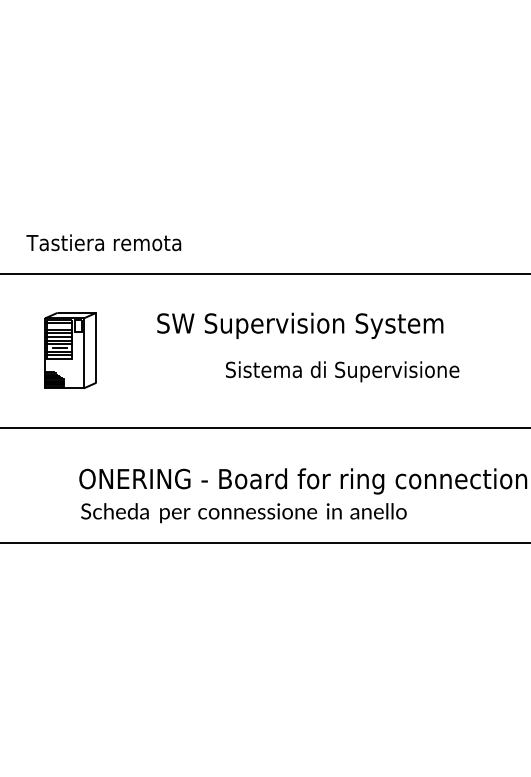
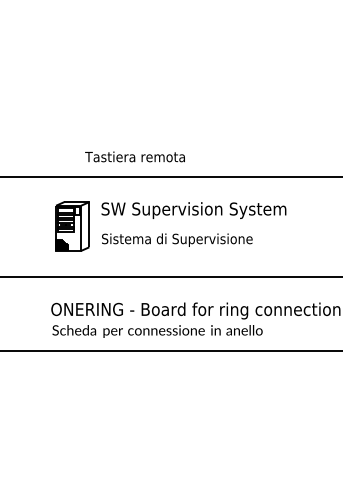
text: (102, 242) -> (134, 156), moved
part: (70, 350) -> (72, 226), moved
text: (342, 370) -> (177, 239), moved

